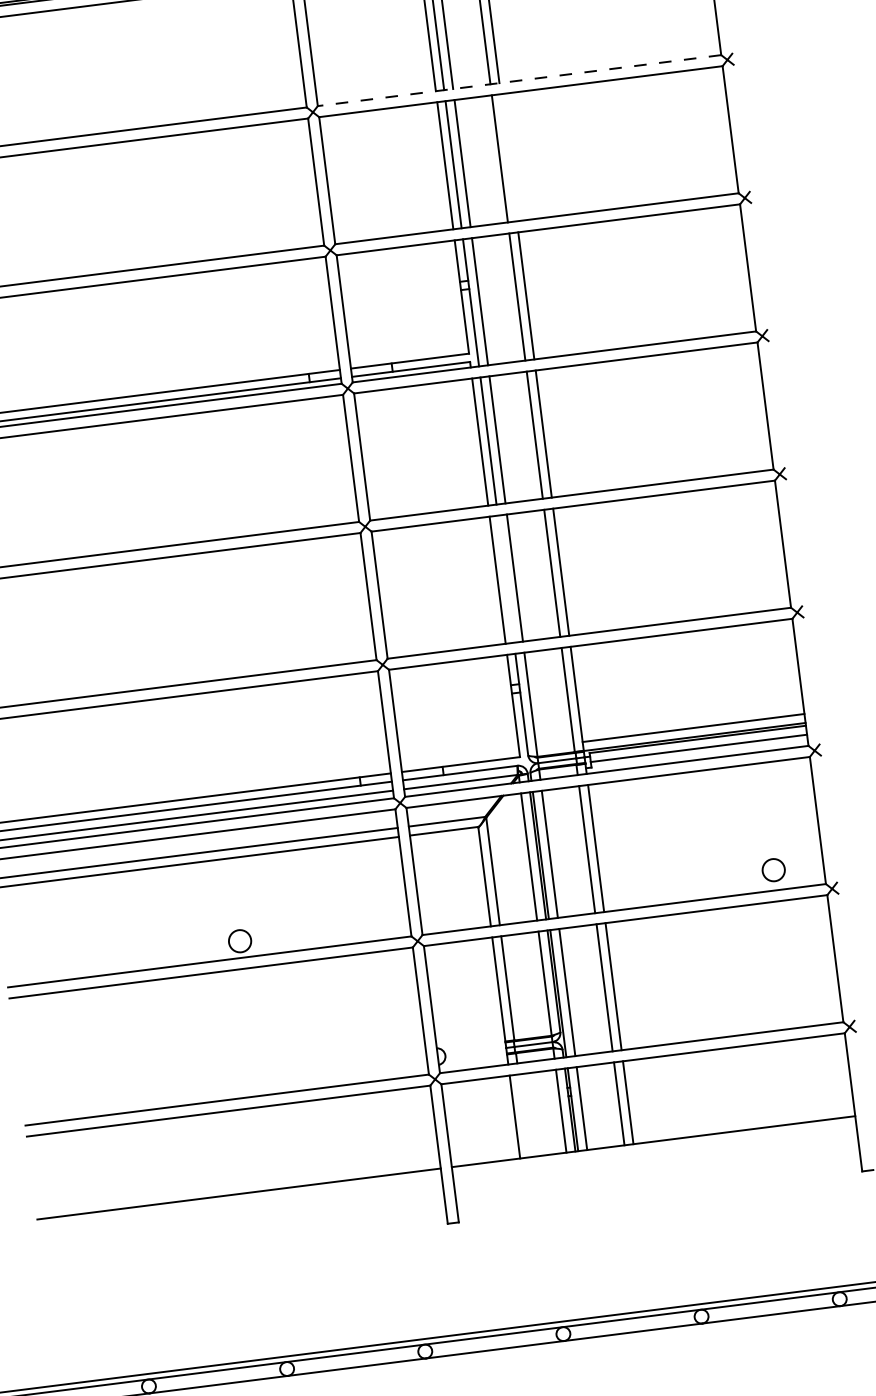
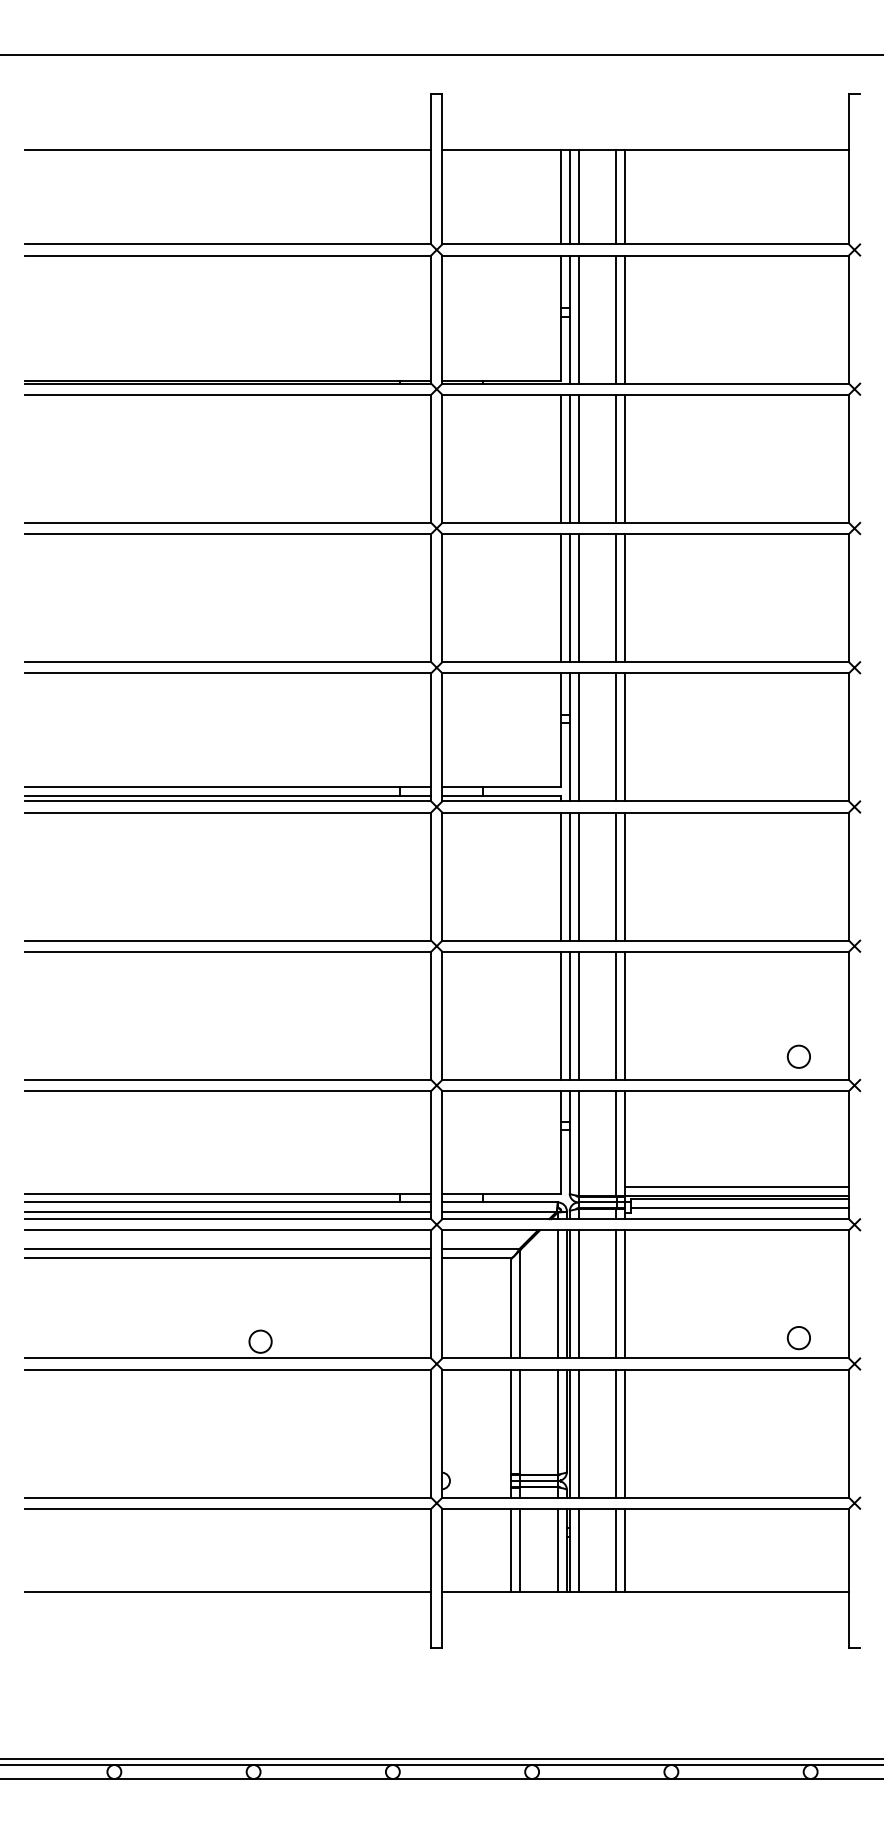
line: (519, 80) -> (645, 522), dashed -> solid
line: (508, 158) -> (625, 598), added
line: (505, 578) -> (569, 1015), added
circle: (738, 590) -> (798, 1056), added
line: (524, 1115) -> (520, 1550), added

